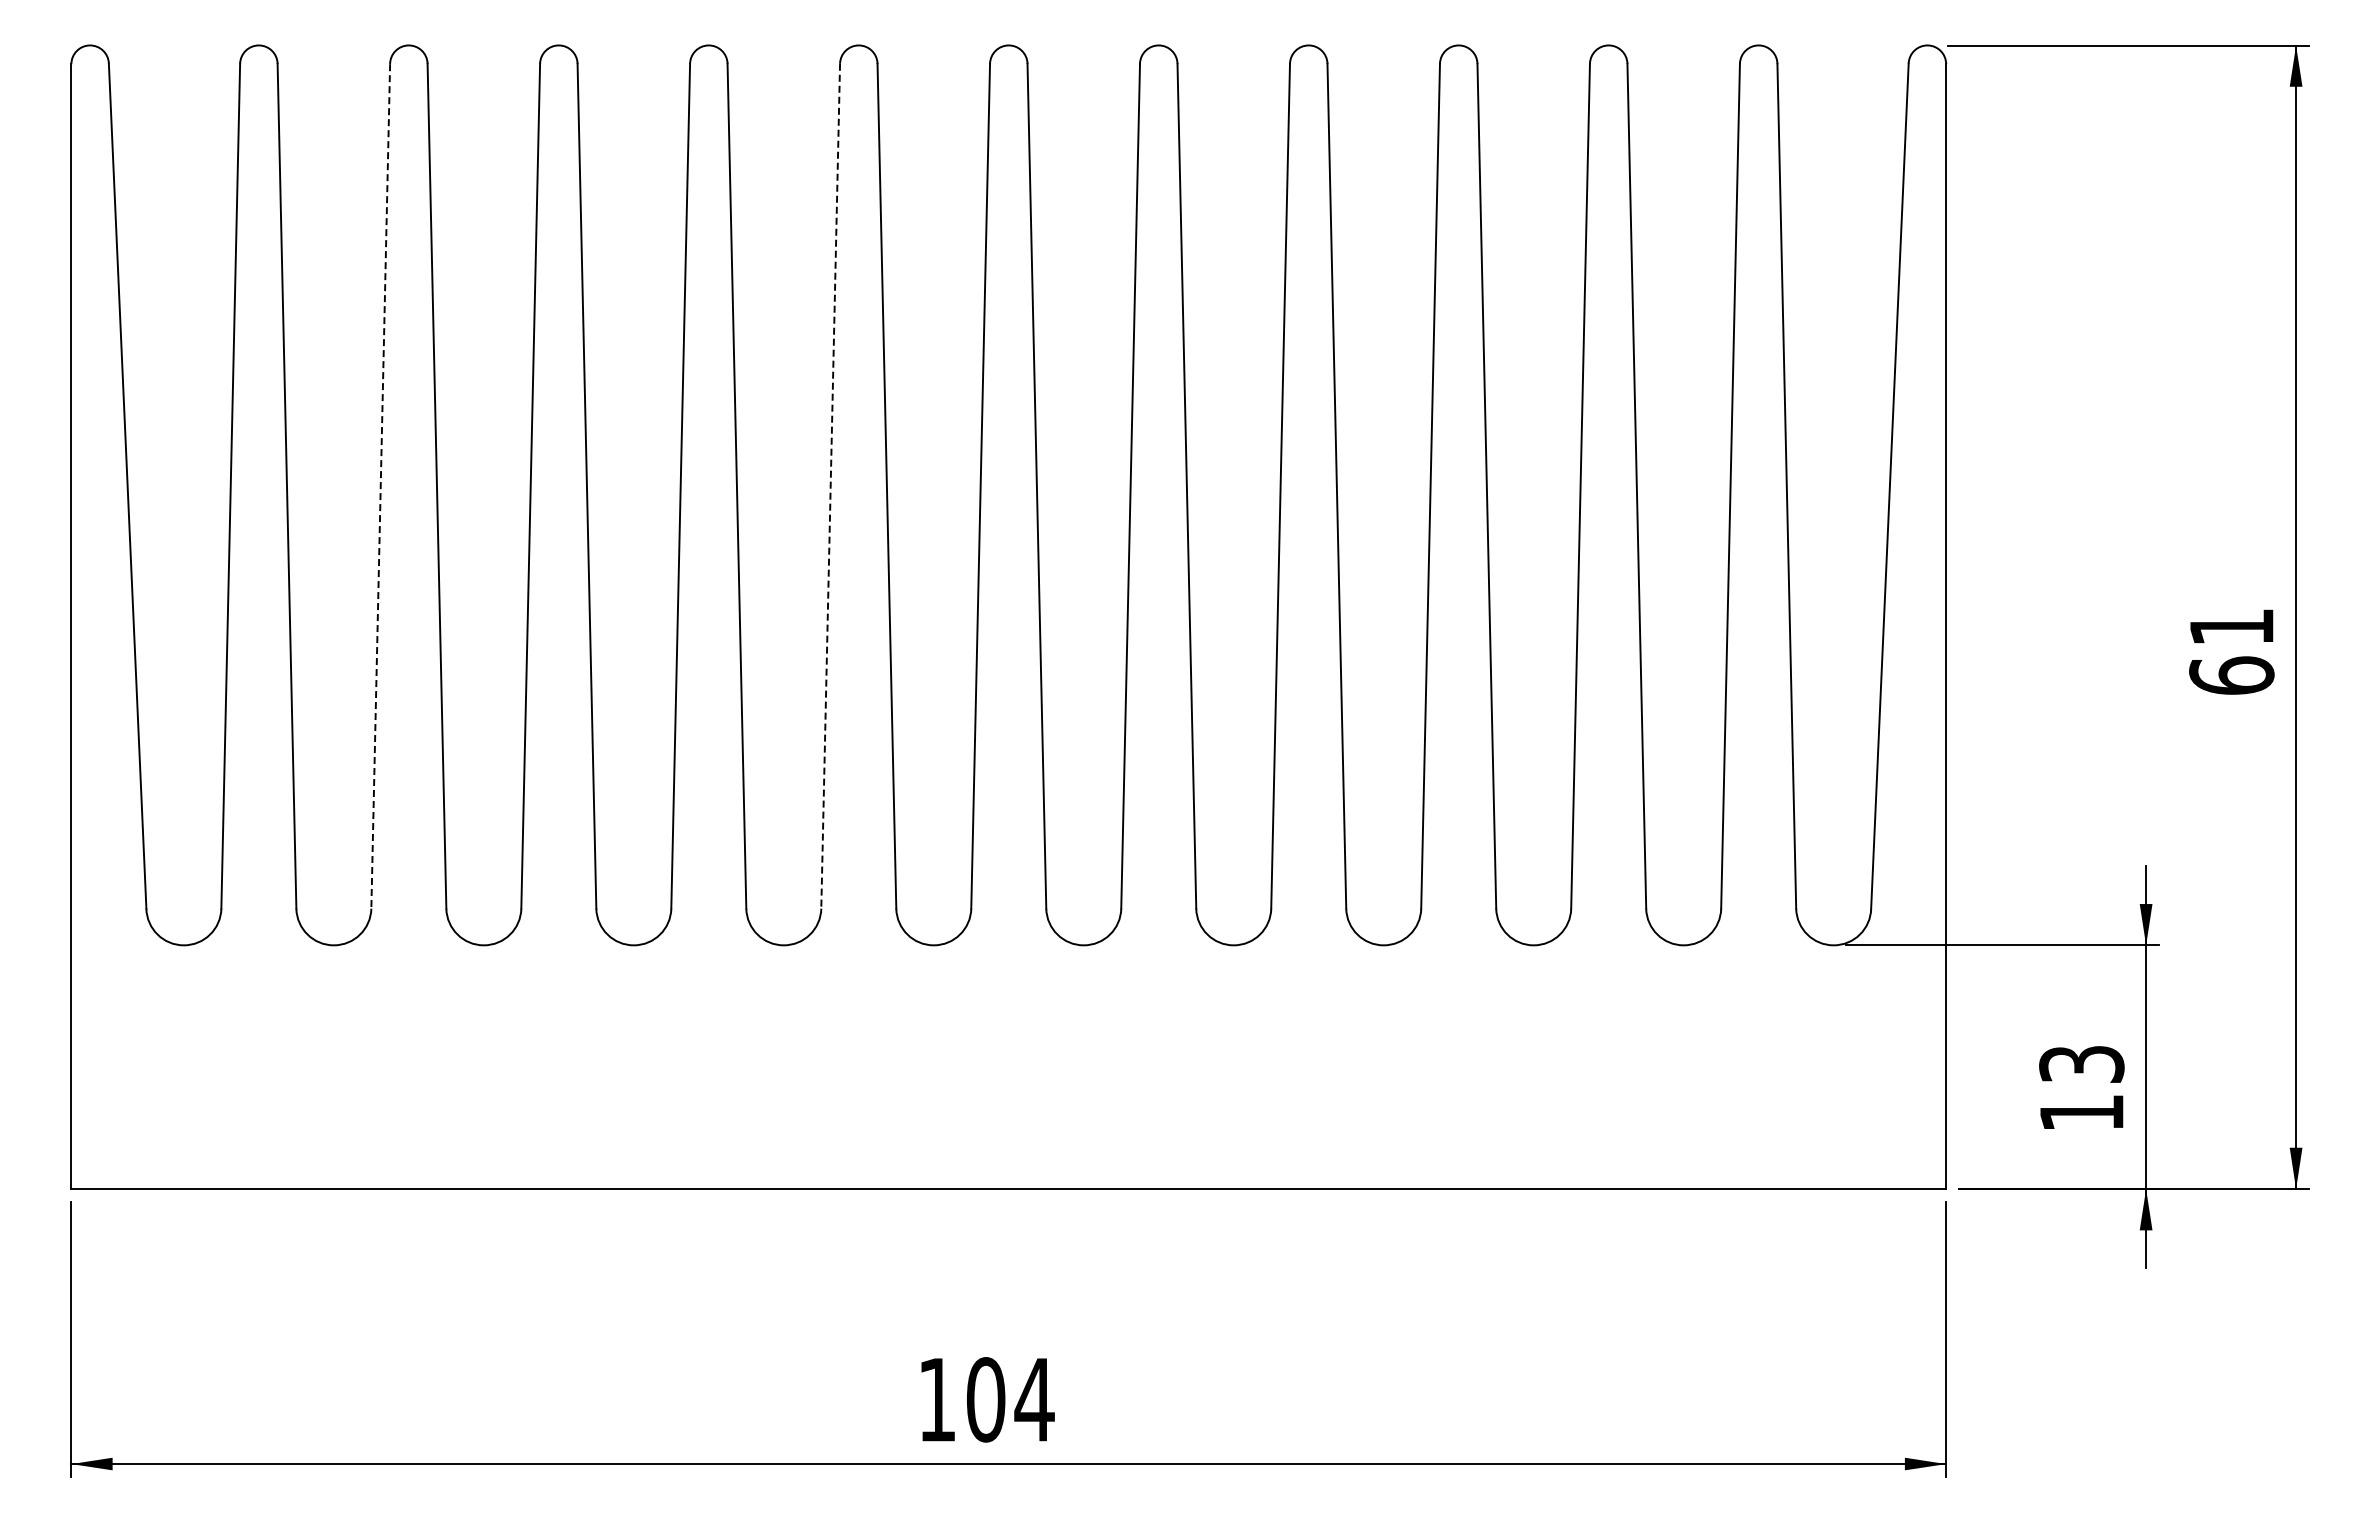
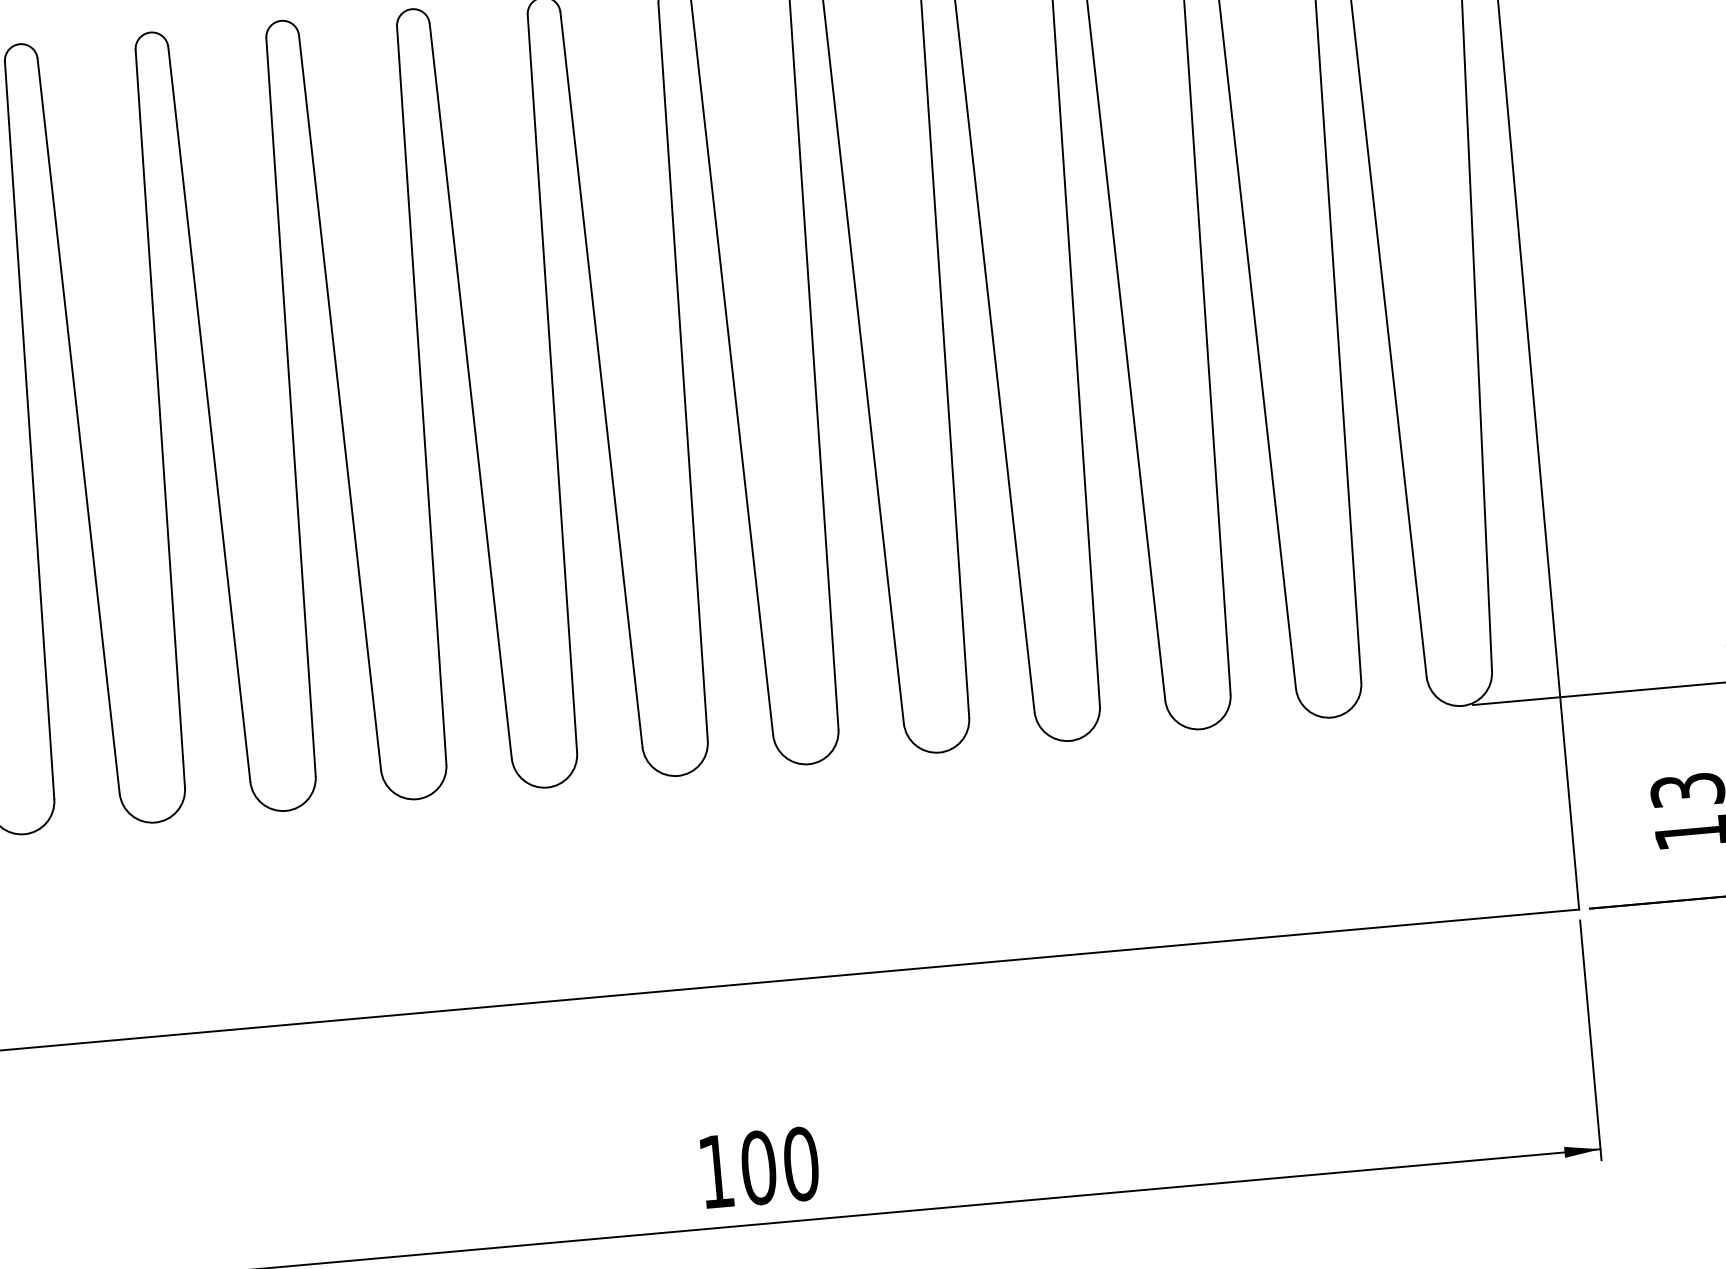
line: (380, 486) -> (160, 419), dashed -> solid
line: (830, 486) -> (552, 384), dashed -> solid
text: (1034, 1399) -> (801, 1163), 104 -> 100

